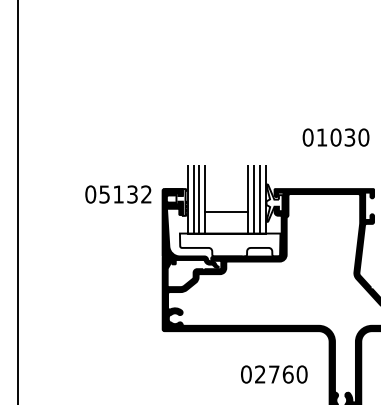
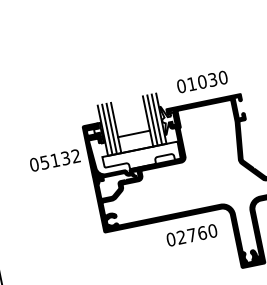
text: (335, 137) -> (201, 82), moved
text: (118, 194) -> (55, 160), moved
text: (274, 374) -> (192, 235), moved

